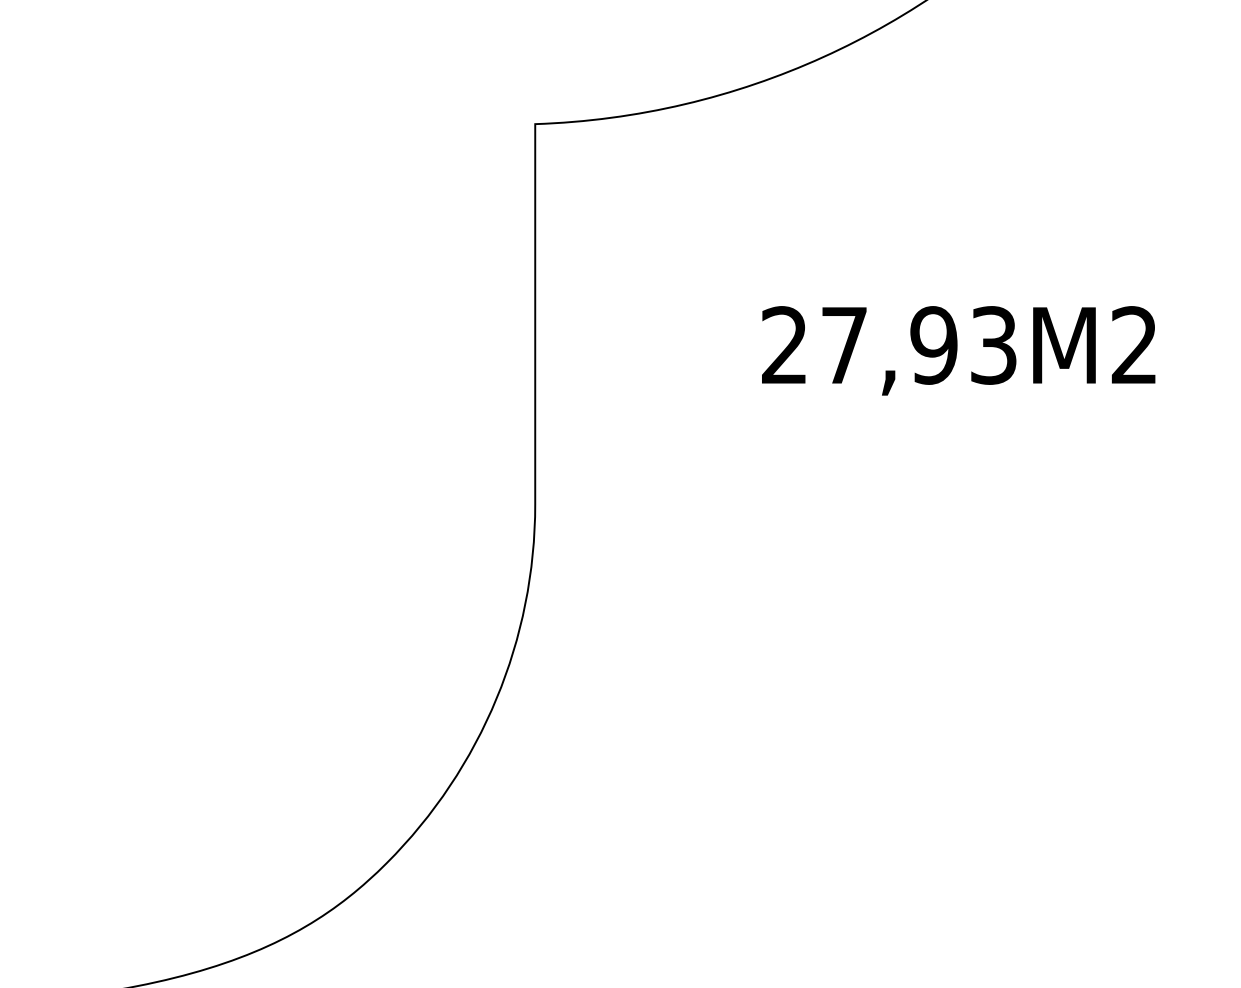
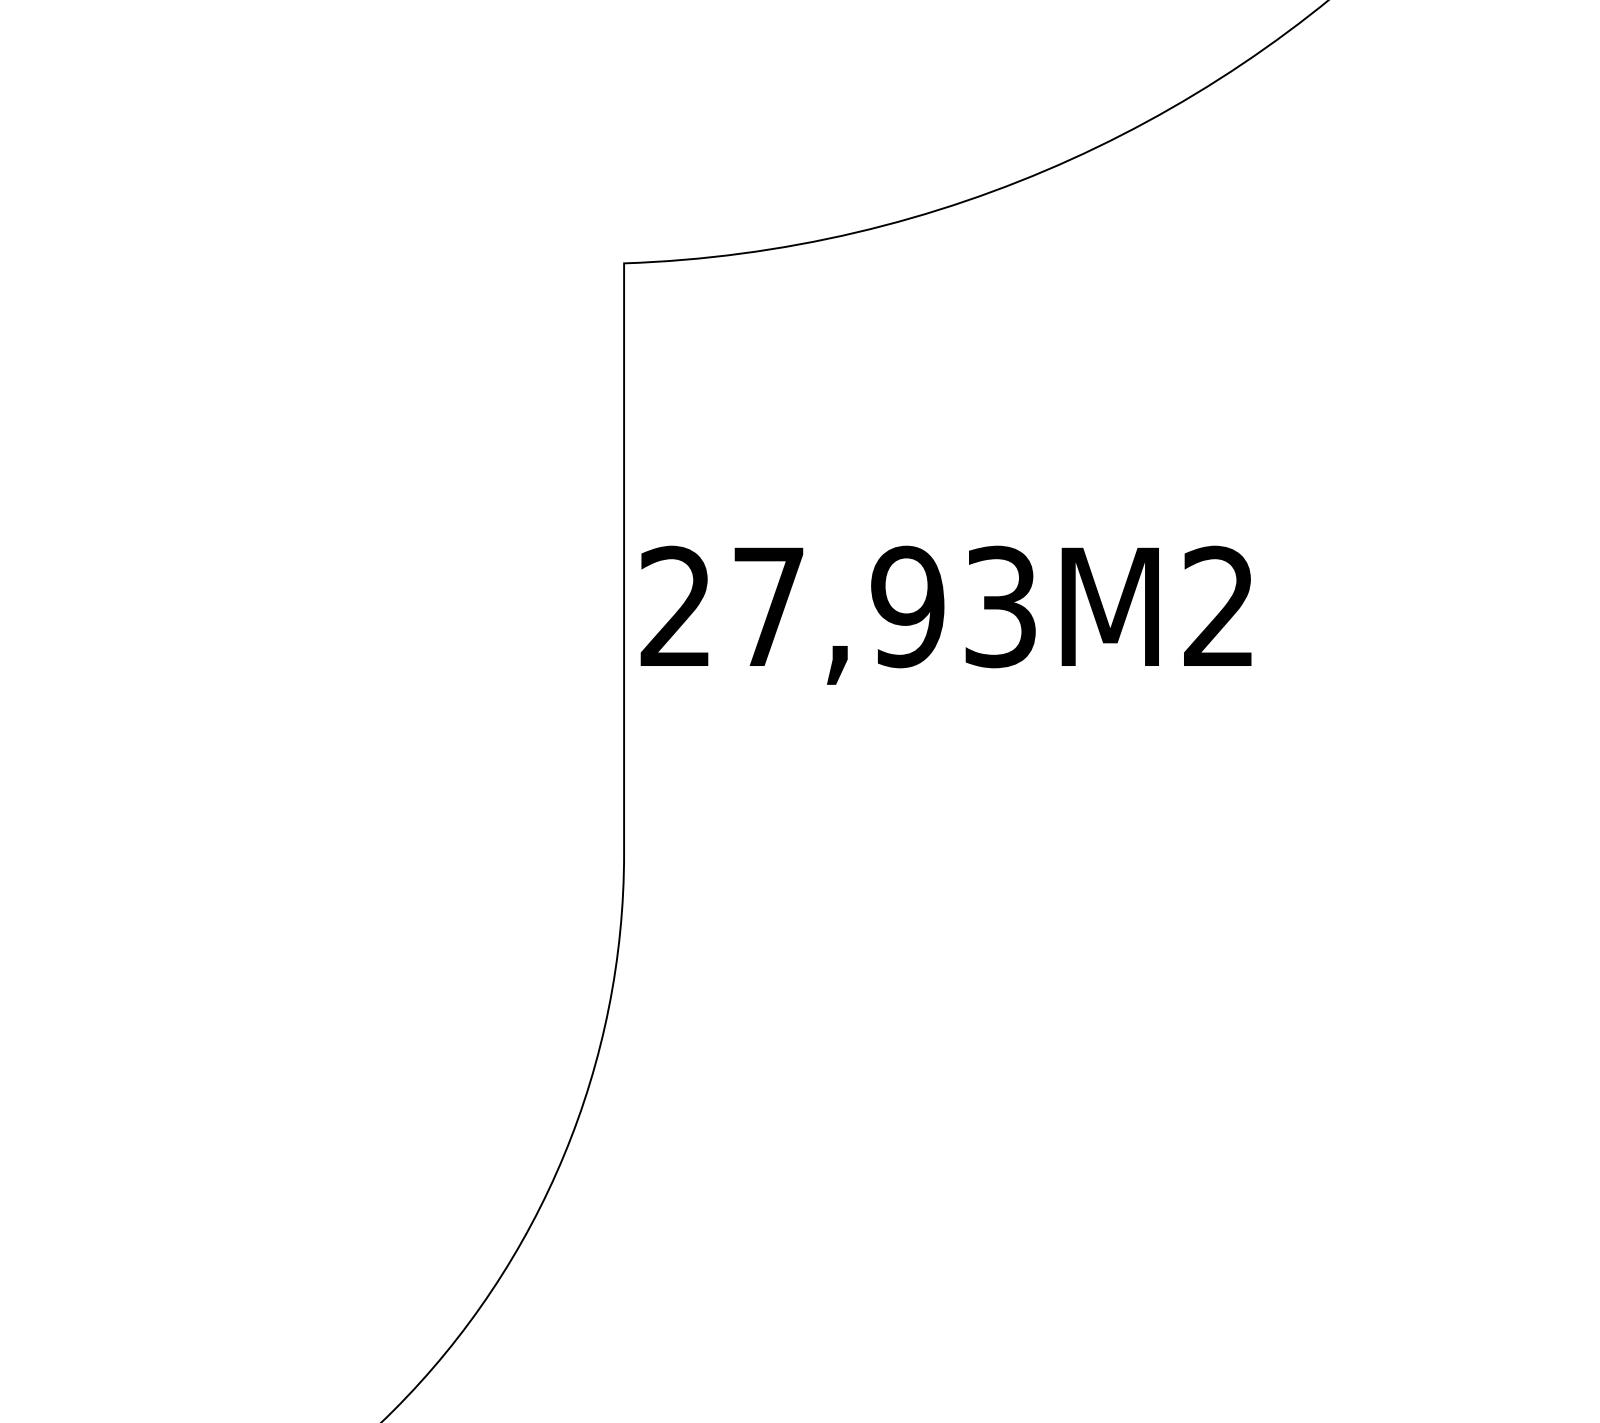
text: (958, 350) -> (945, 614), moved

